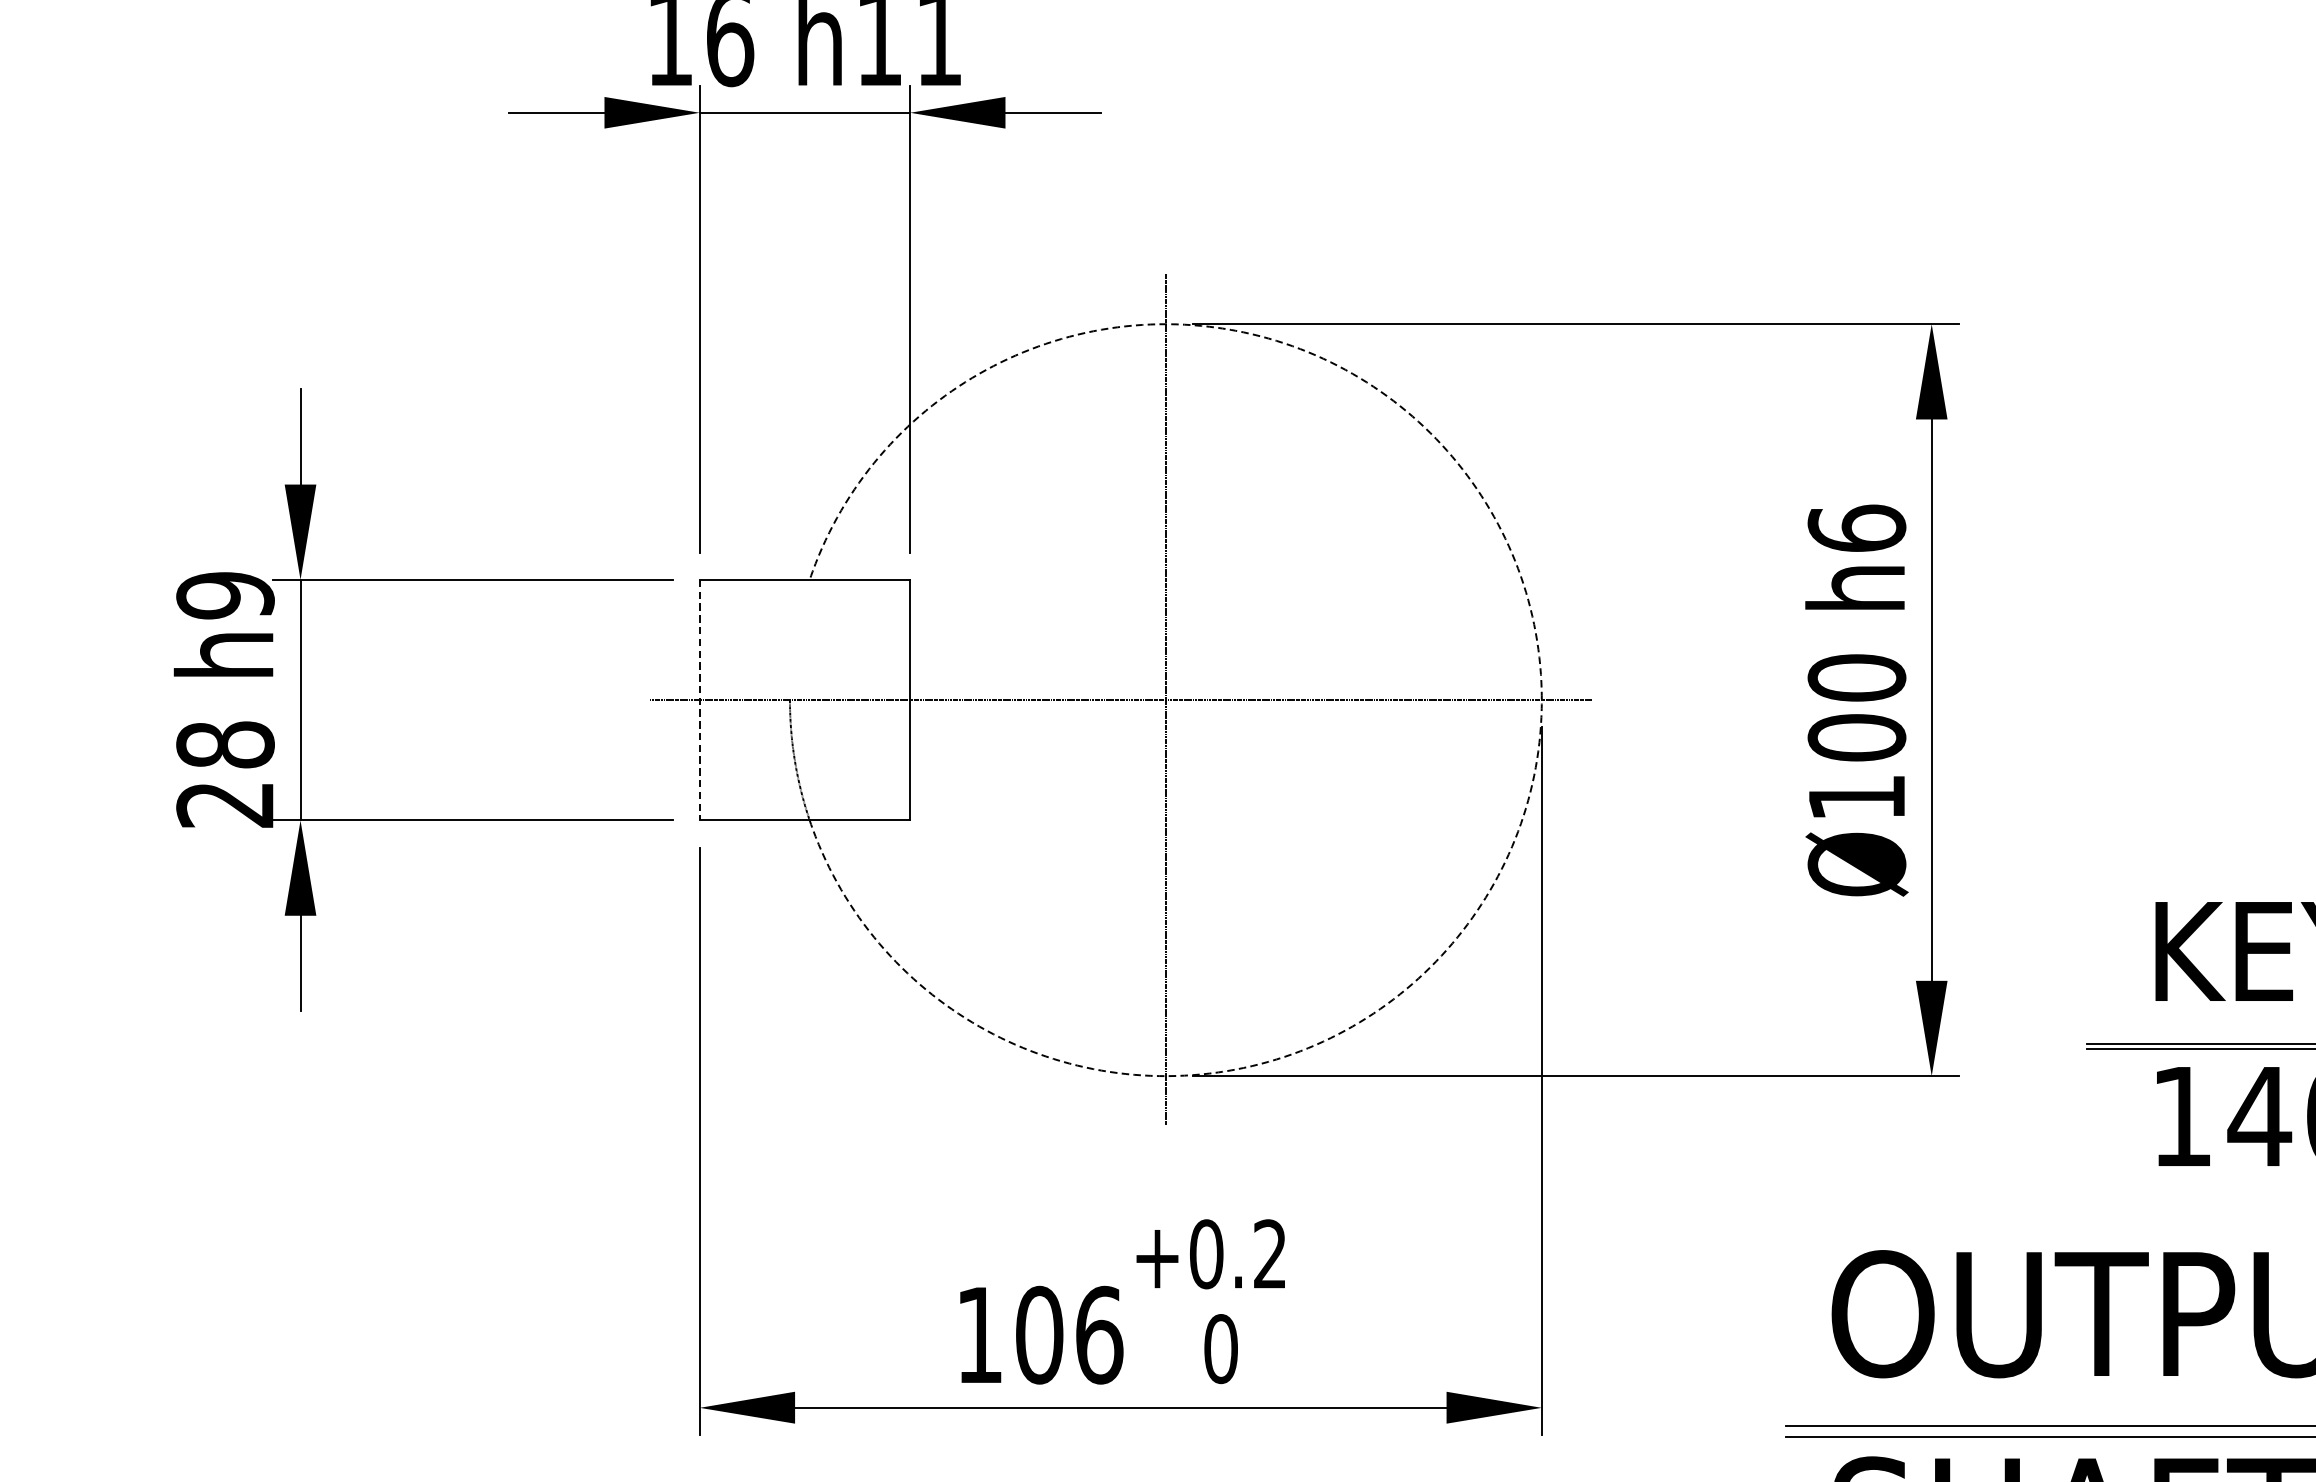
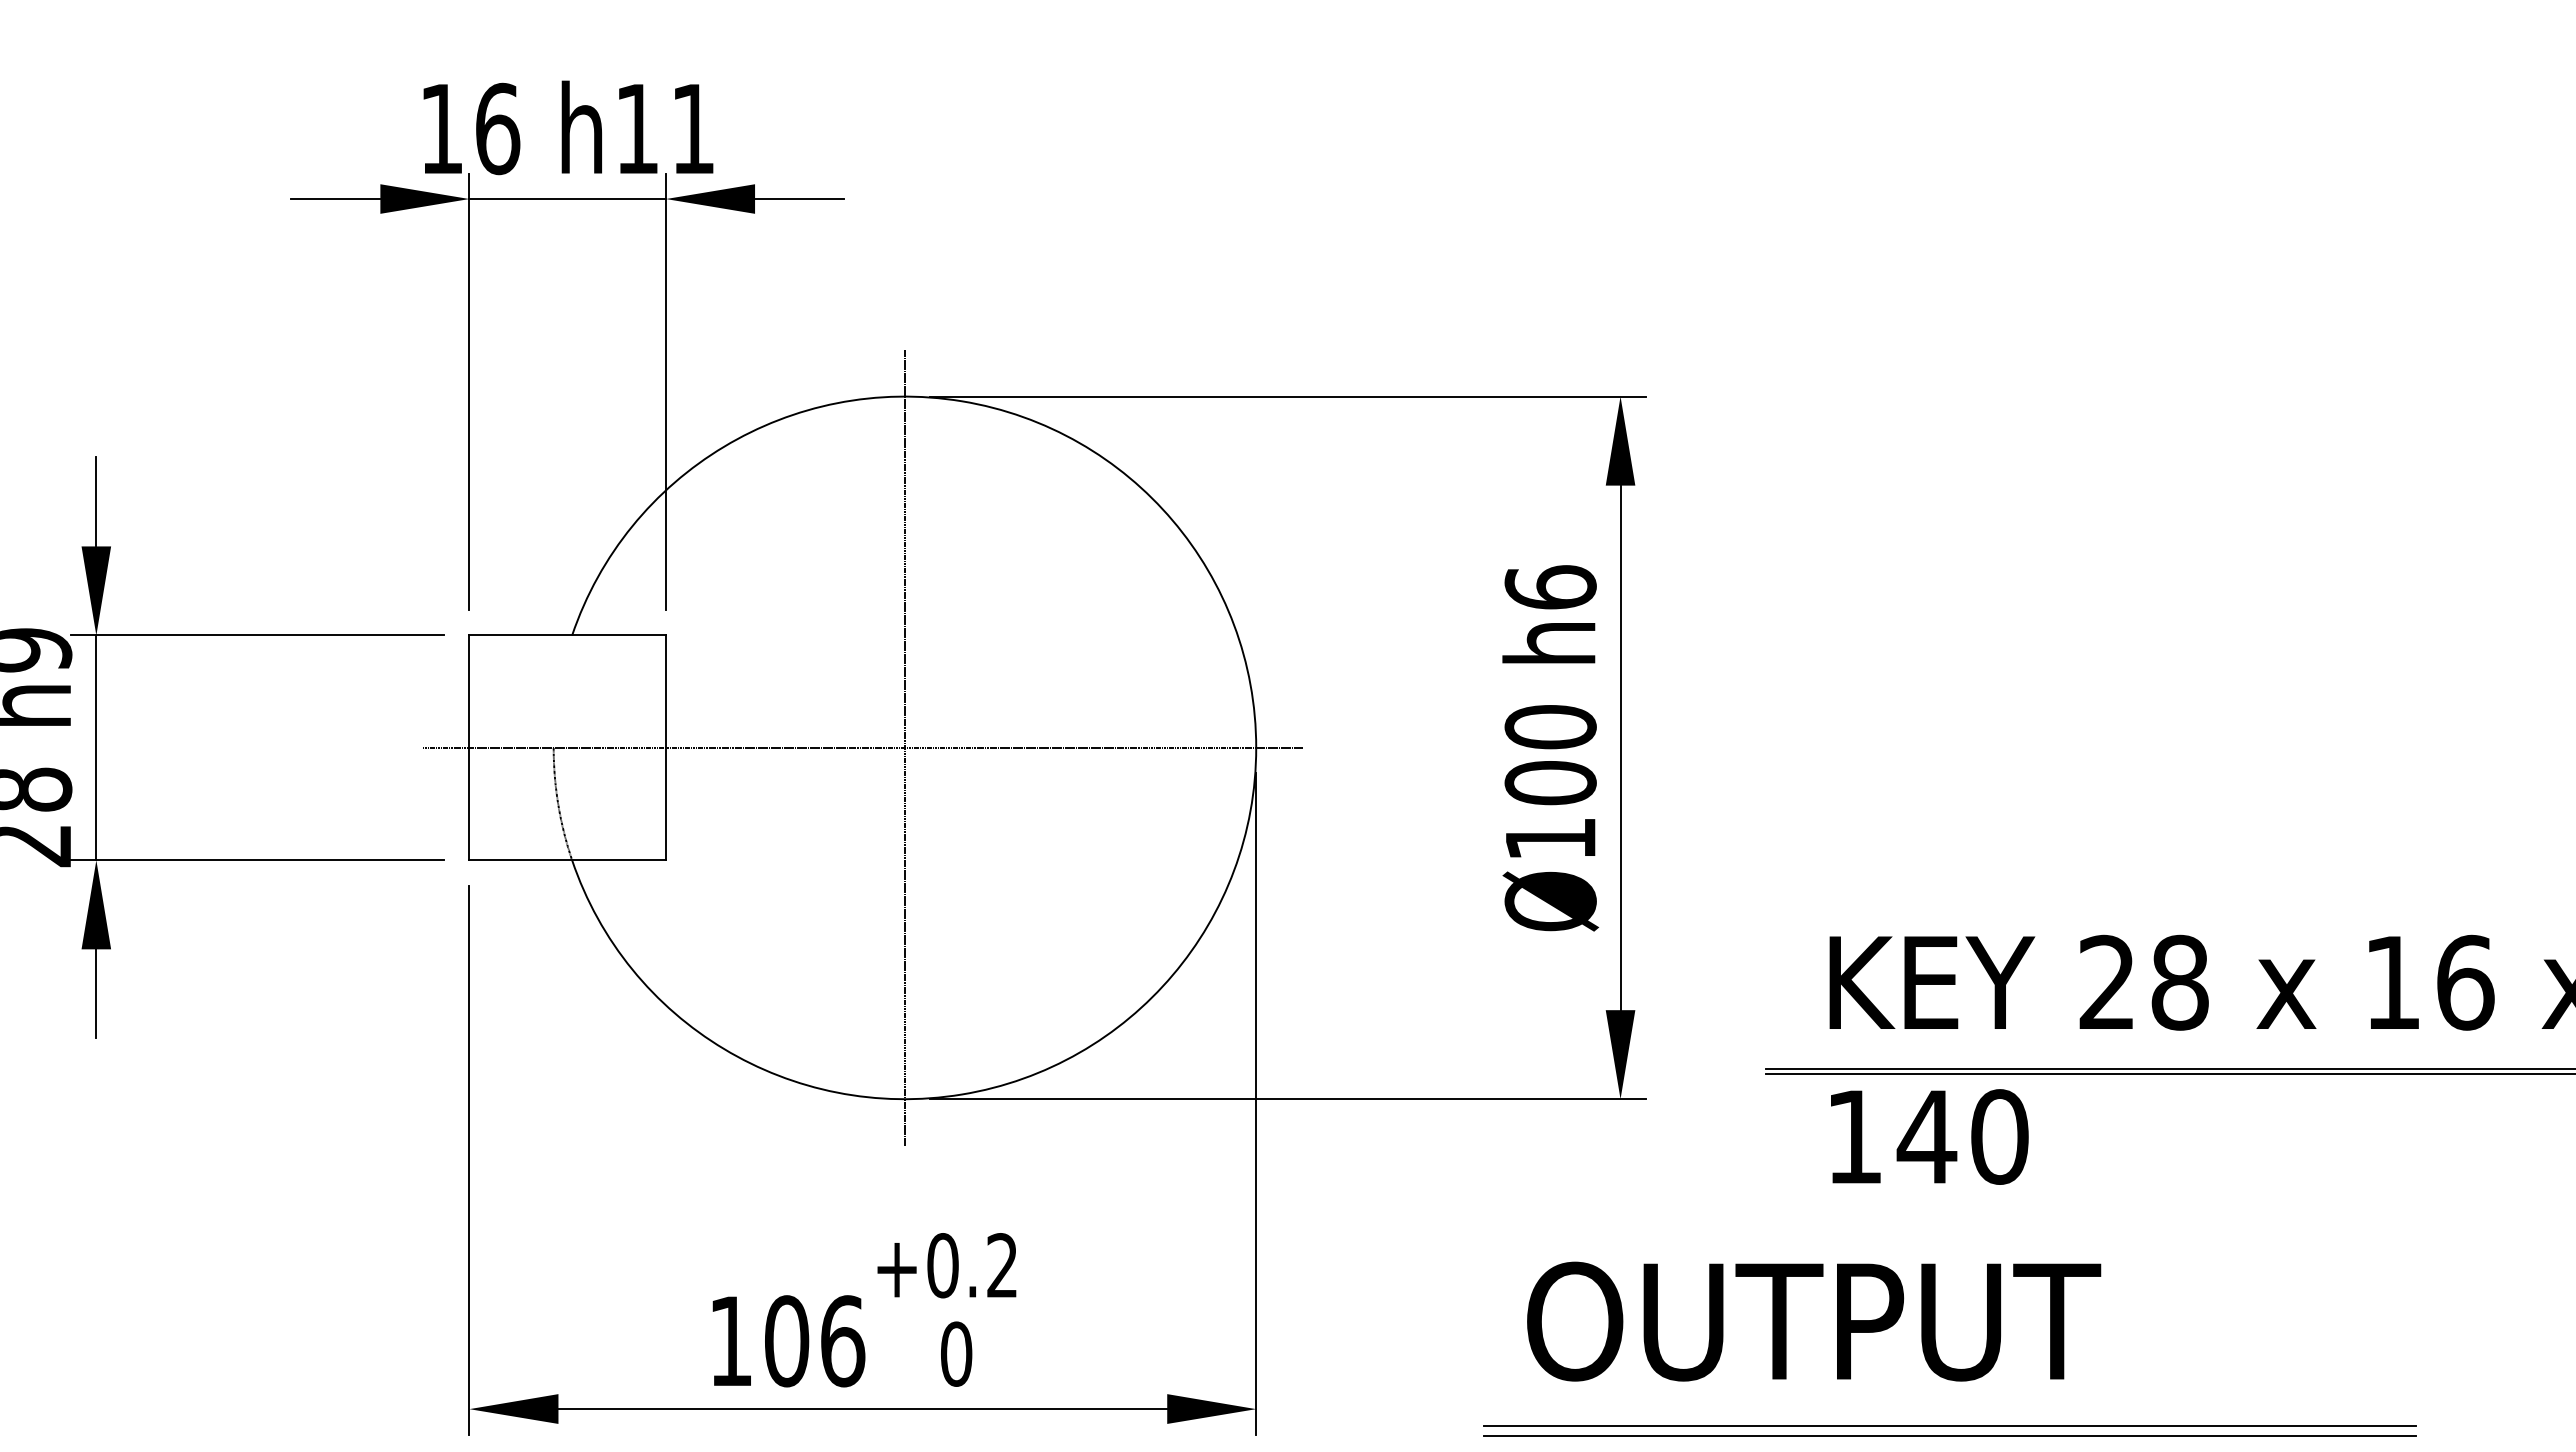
arc: (1542, 699) -> (1256, 747), dashed -> solid
line: (699, 700) -> (469, 748), dashed -> solid

